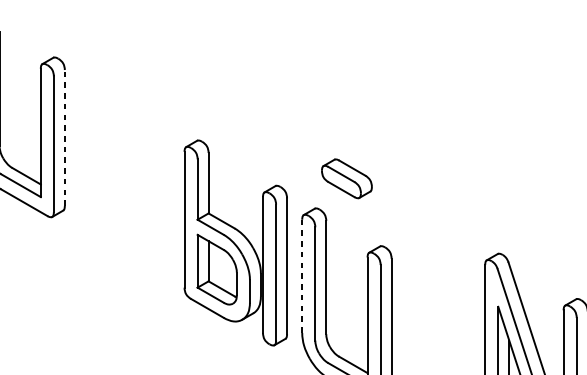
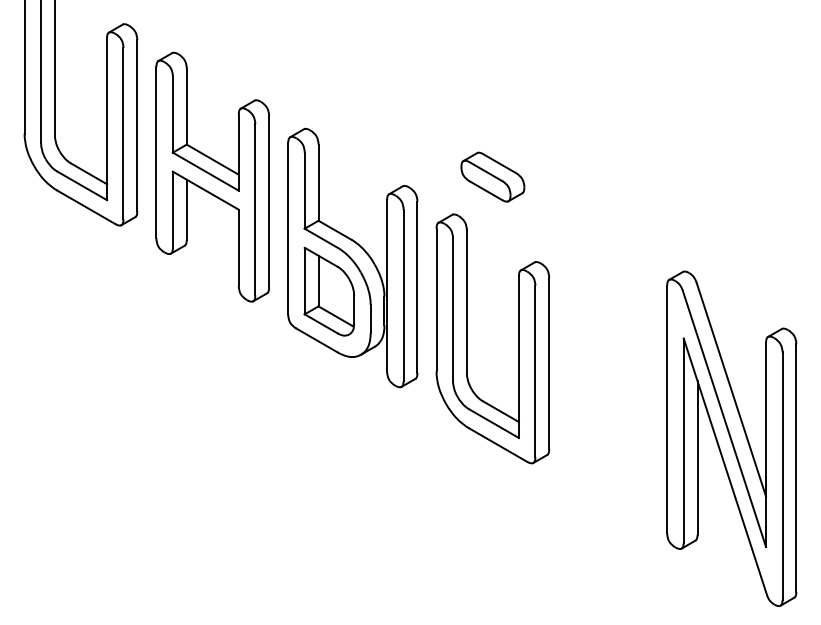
line: (65, 137) -> (137, 125), dashed -> solid
part: (124, 178) -> (212, 176), added
line: (302, 276) -> (436, 300), dashed -> solid

